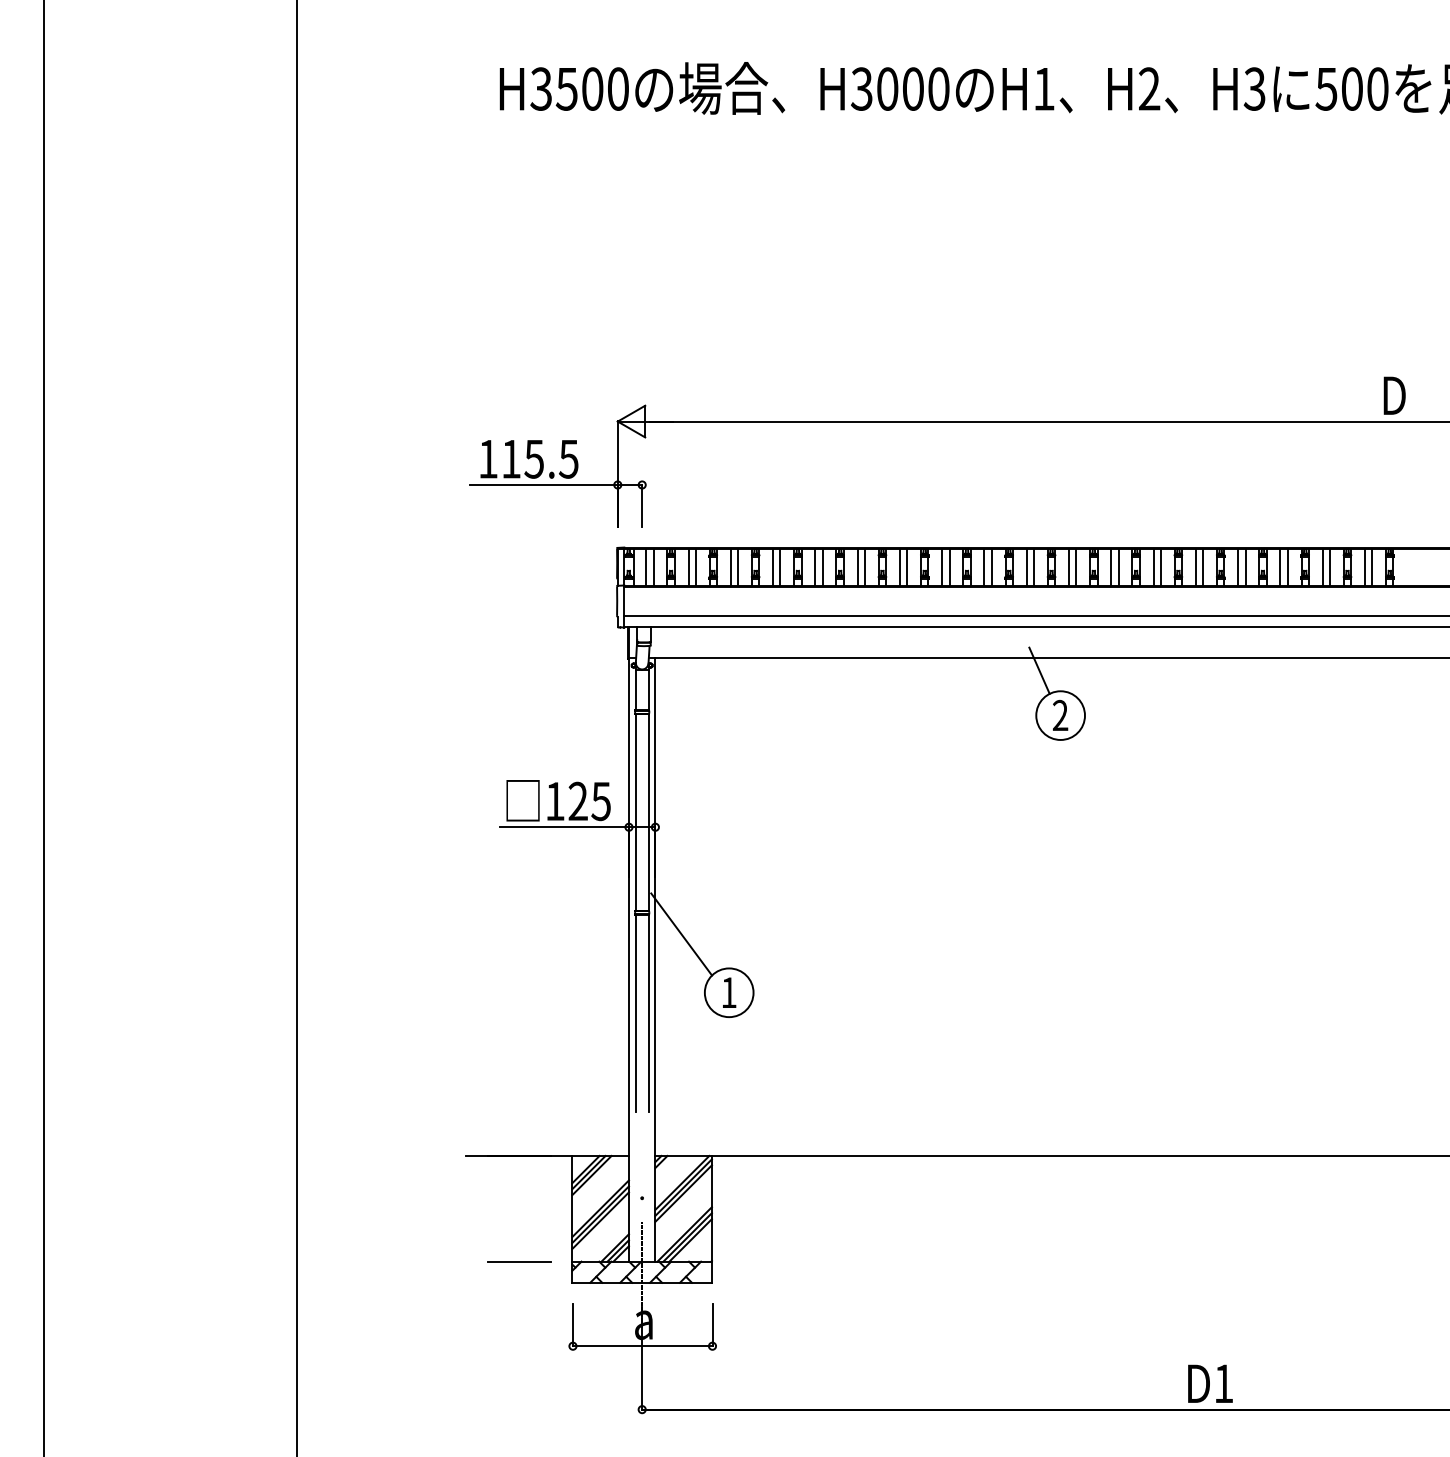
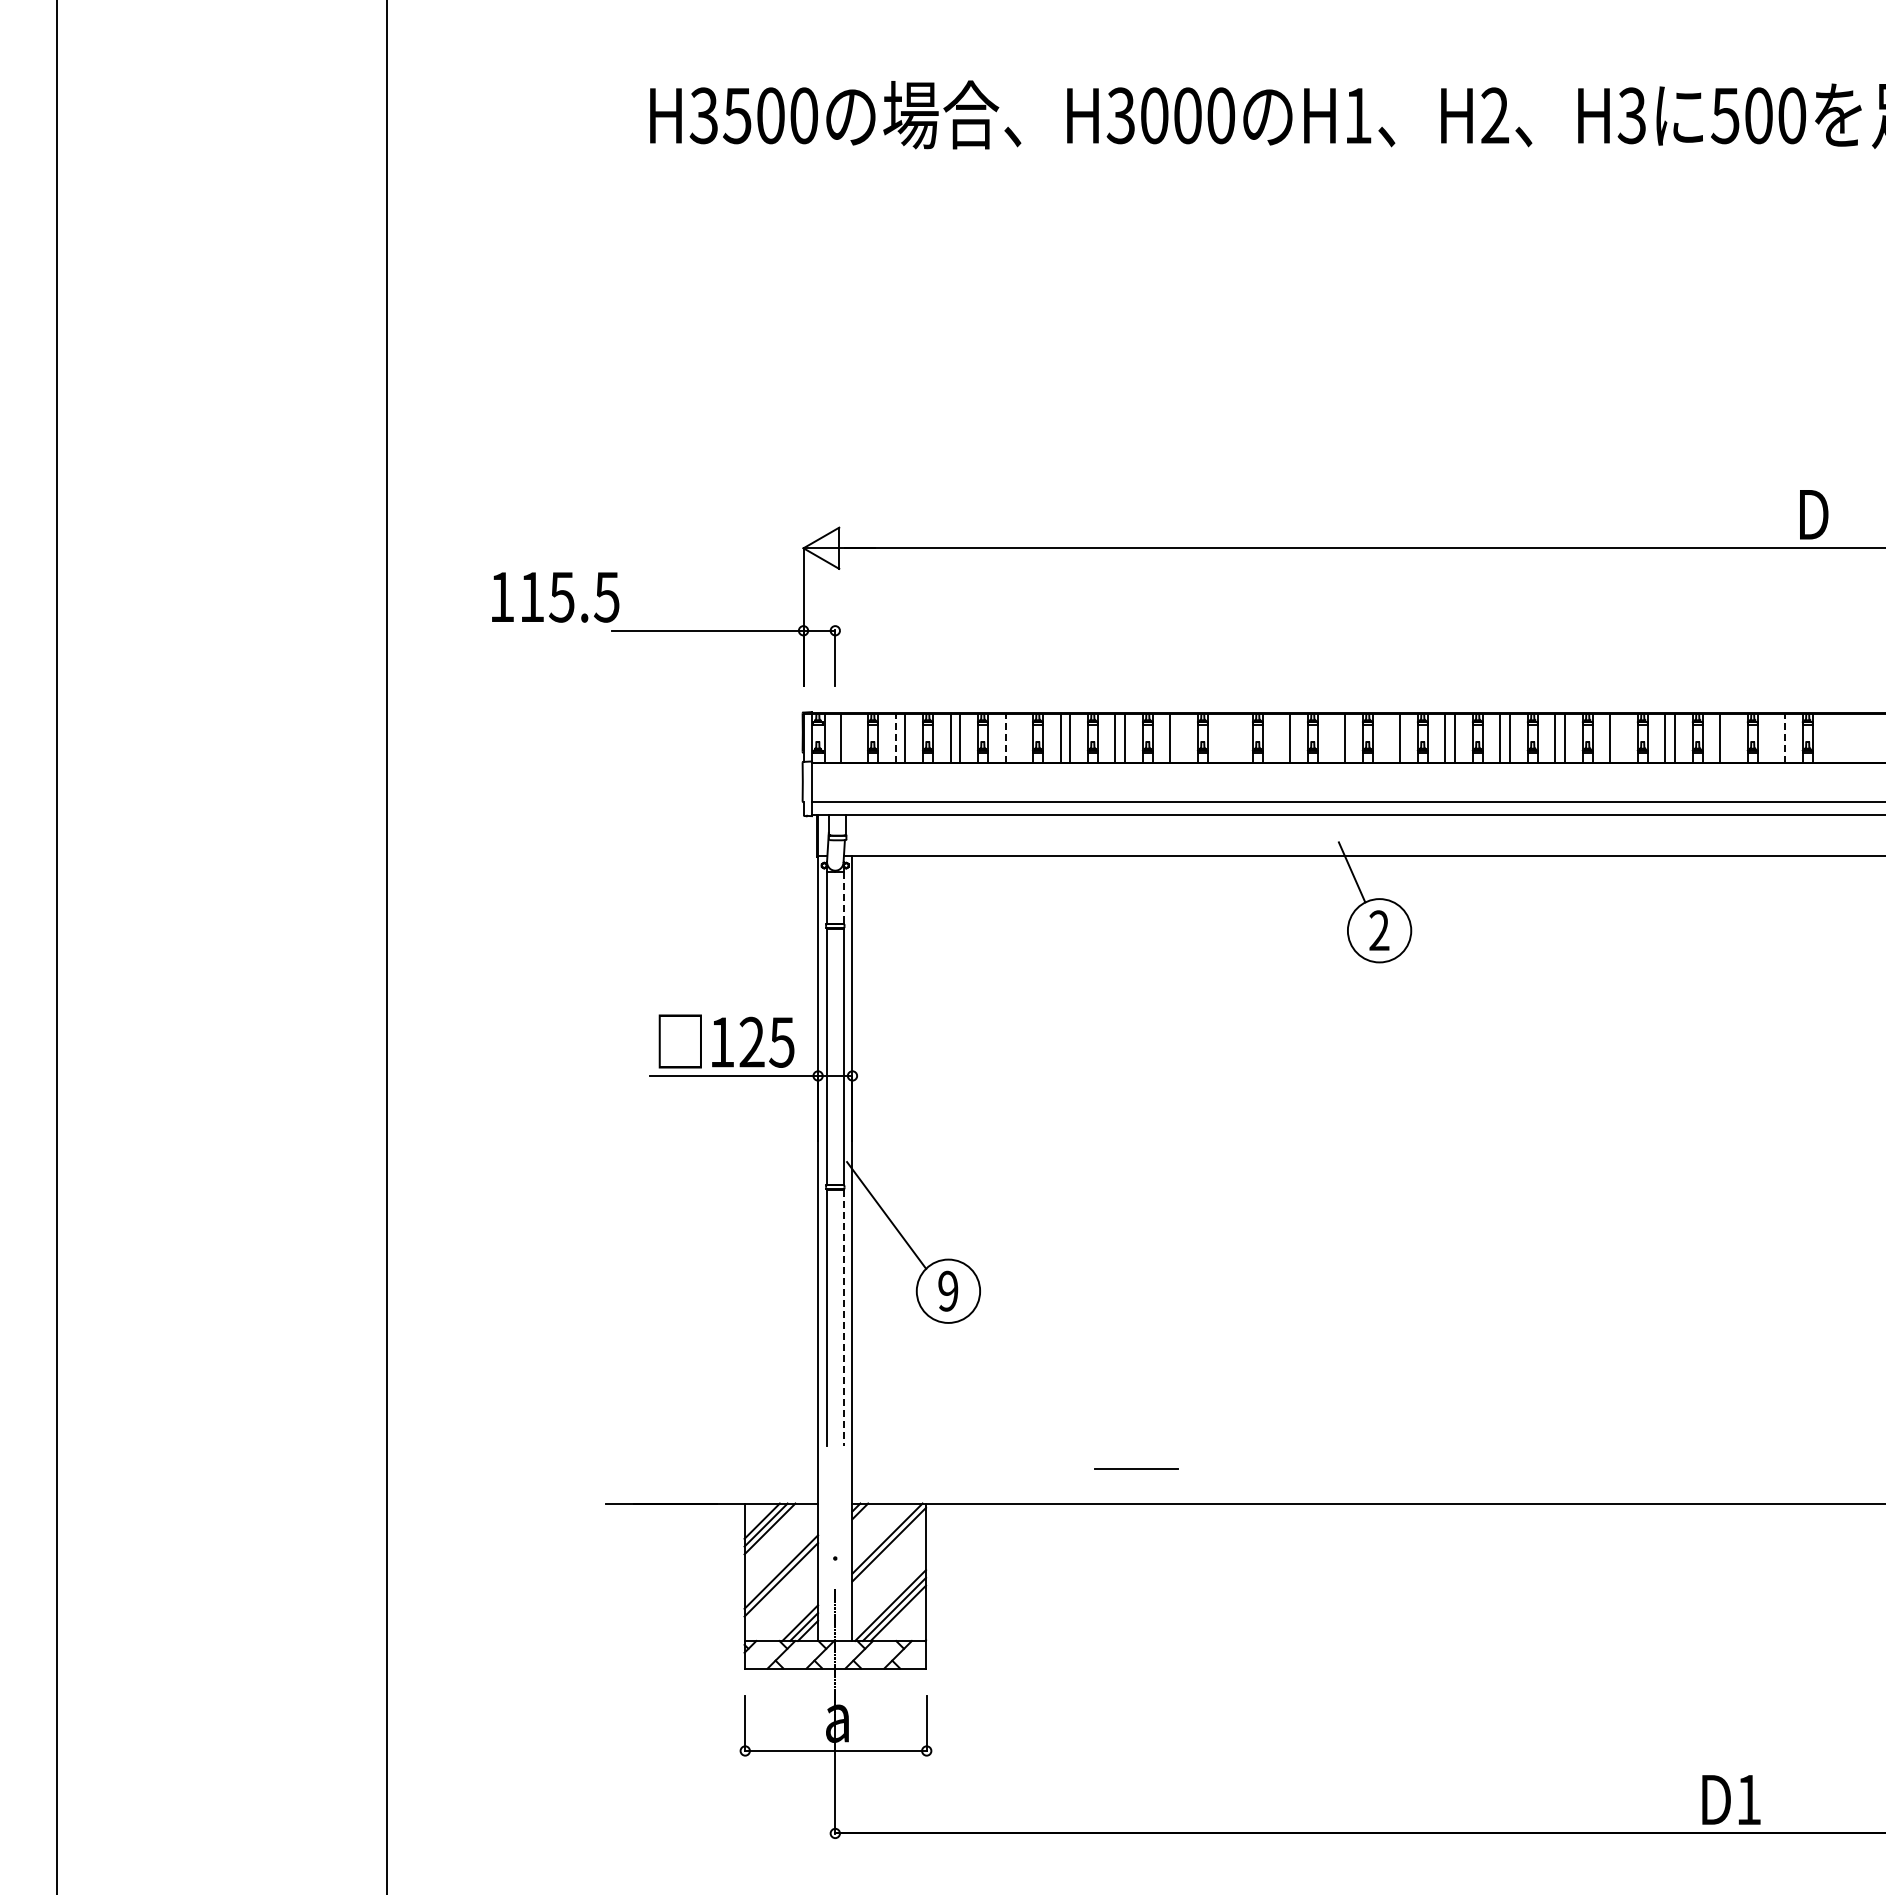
text: (529, 459) -> (555, 597), moved
line: (653, 567) -> (850, 738), removed
line: (688, 567) -> (895, 737), solid -> dashed
line: (773, 567) -> (1005, 737), solid -> dashed
line: (780, 567) -> (1015, 738), removed
line: (907, 567) -> (1180, 738), removed
line: (942, 567) -> (1225, 738), removed
line: (949, 567) -> (1235, 738), removed
line: (984, 567) -> (1280, 738), removed
line: (1026, 567) -> (1335, 738), removed
line: (1069, 567) -> (1390, 738), removed
line: (1245, 567) -> (1620, 738), removed
line: (1330, 567) -> (1730, 738), removed
line: (1365, 567) -> (1775, 738), removed
line: (1372, 567) -> (1785, 737), solid -> dashed
line: (648, 690) -> (843, 898), solid -> dashed
text: (729, 992) -> (948, 1290), 1 -> 9
line: (648, 1013) -> (843, 1318), solid -> dashed
line: (683, 1193) -> (889, 1552), removed
line: (600, 1220) -> (781, 1587), removed
line: (519, 1261) -> (1136, 1468), moved
text: (1210, 1383) -> (1731, 1799), moved

